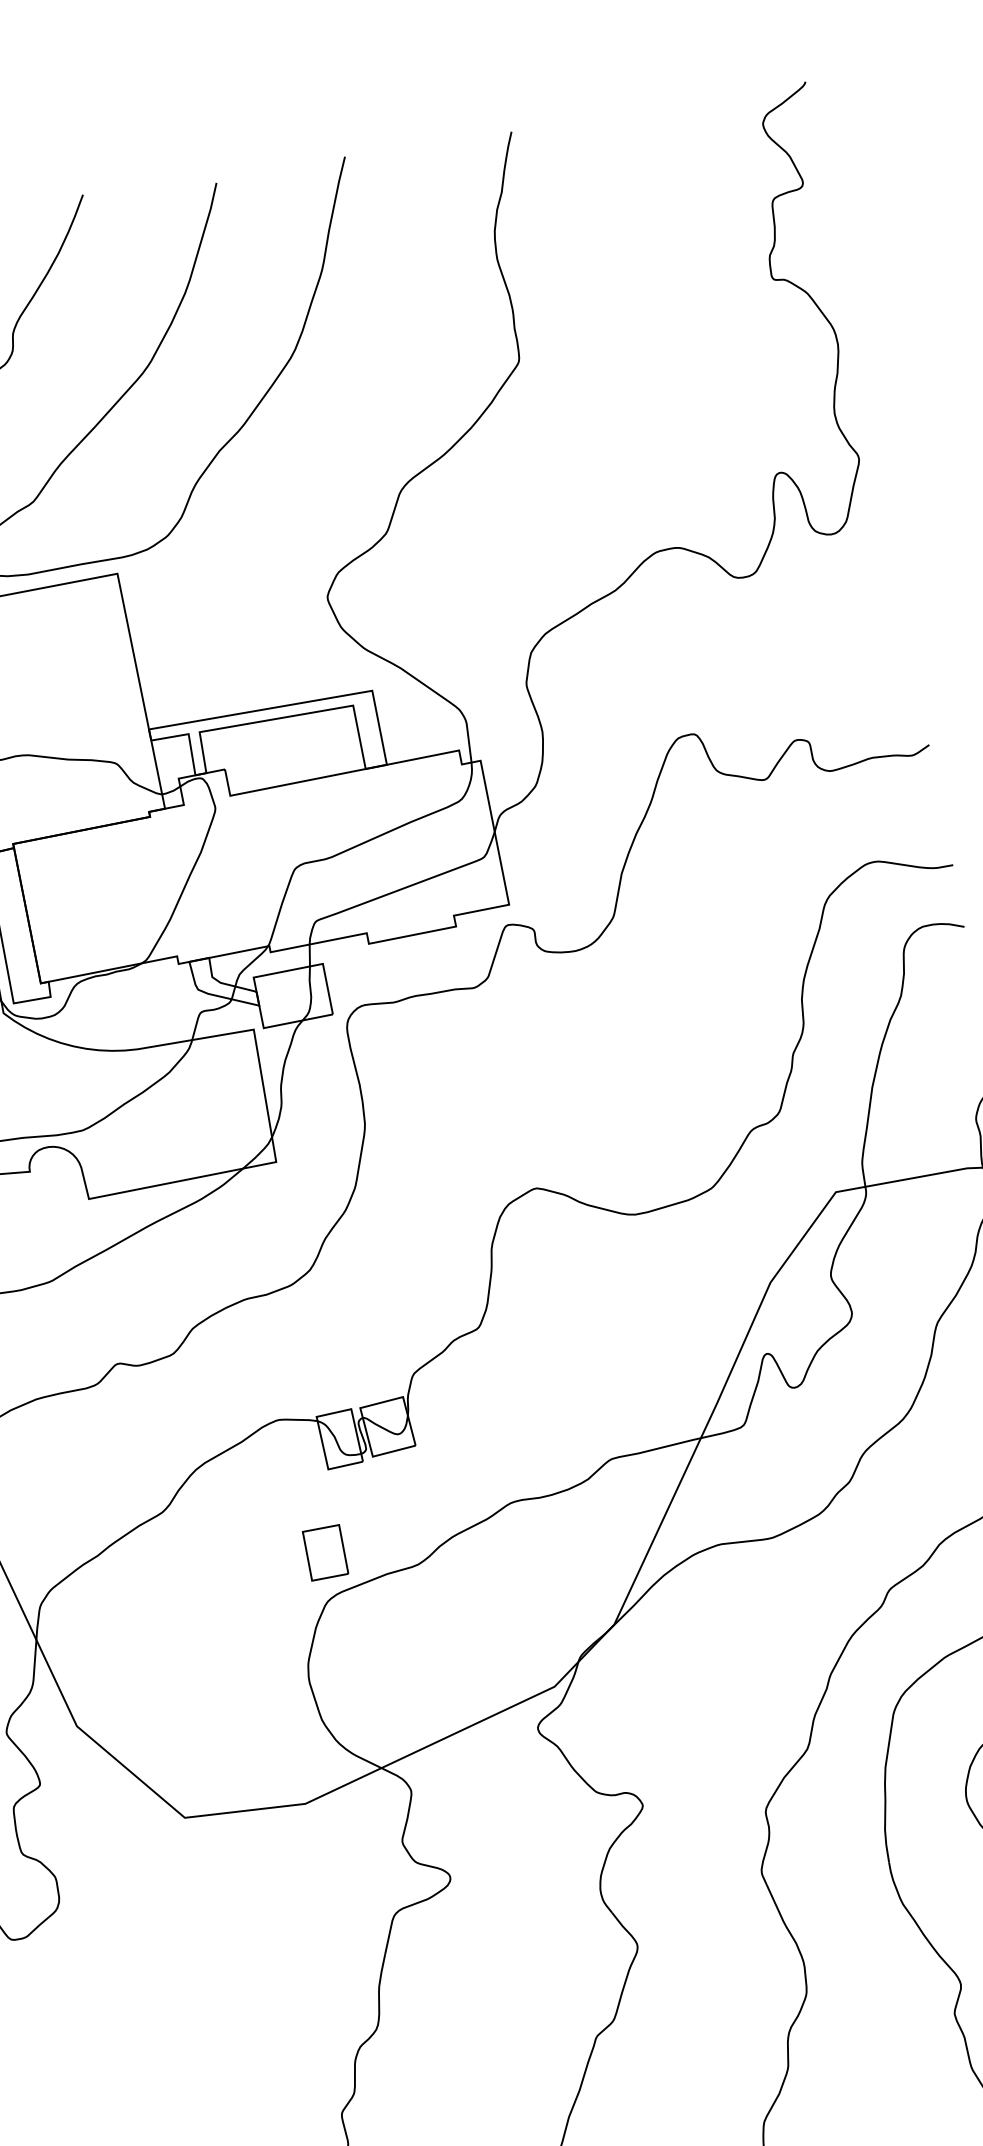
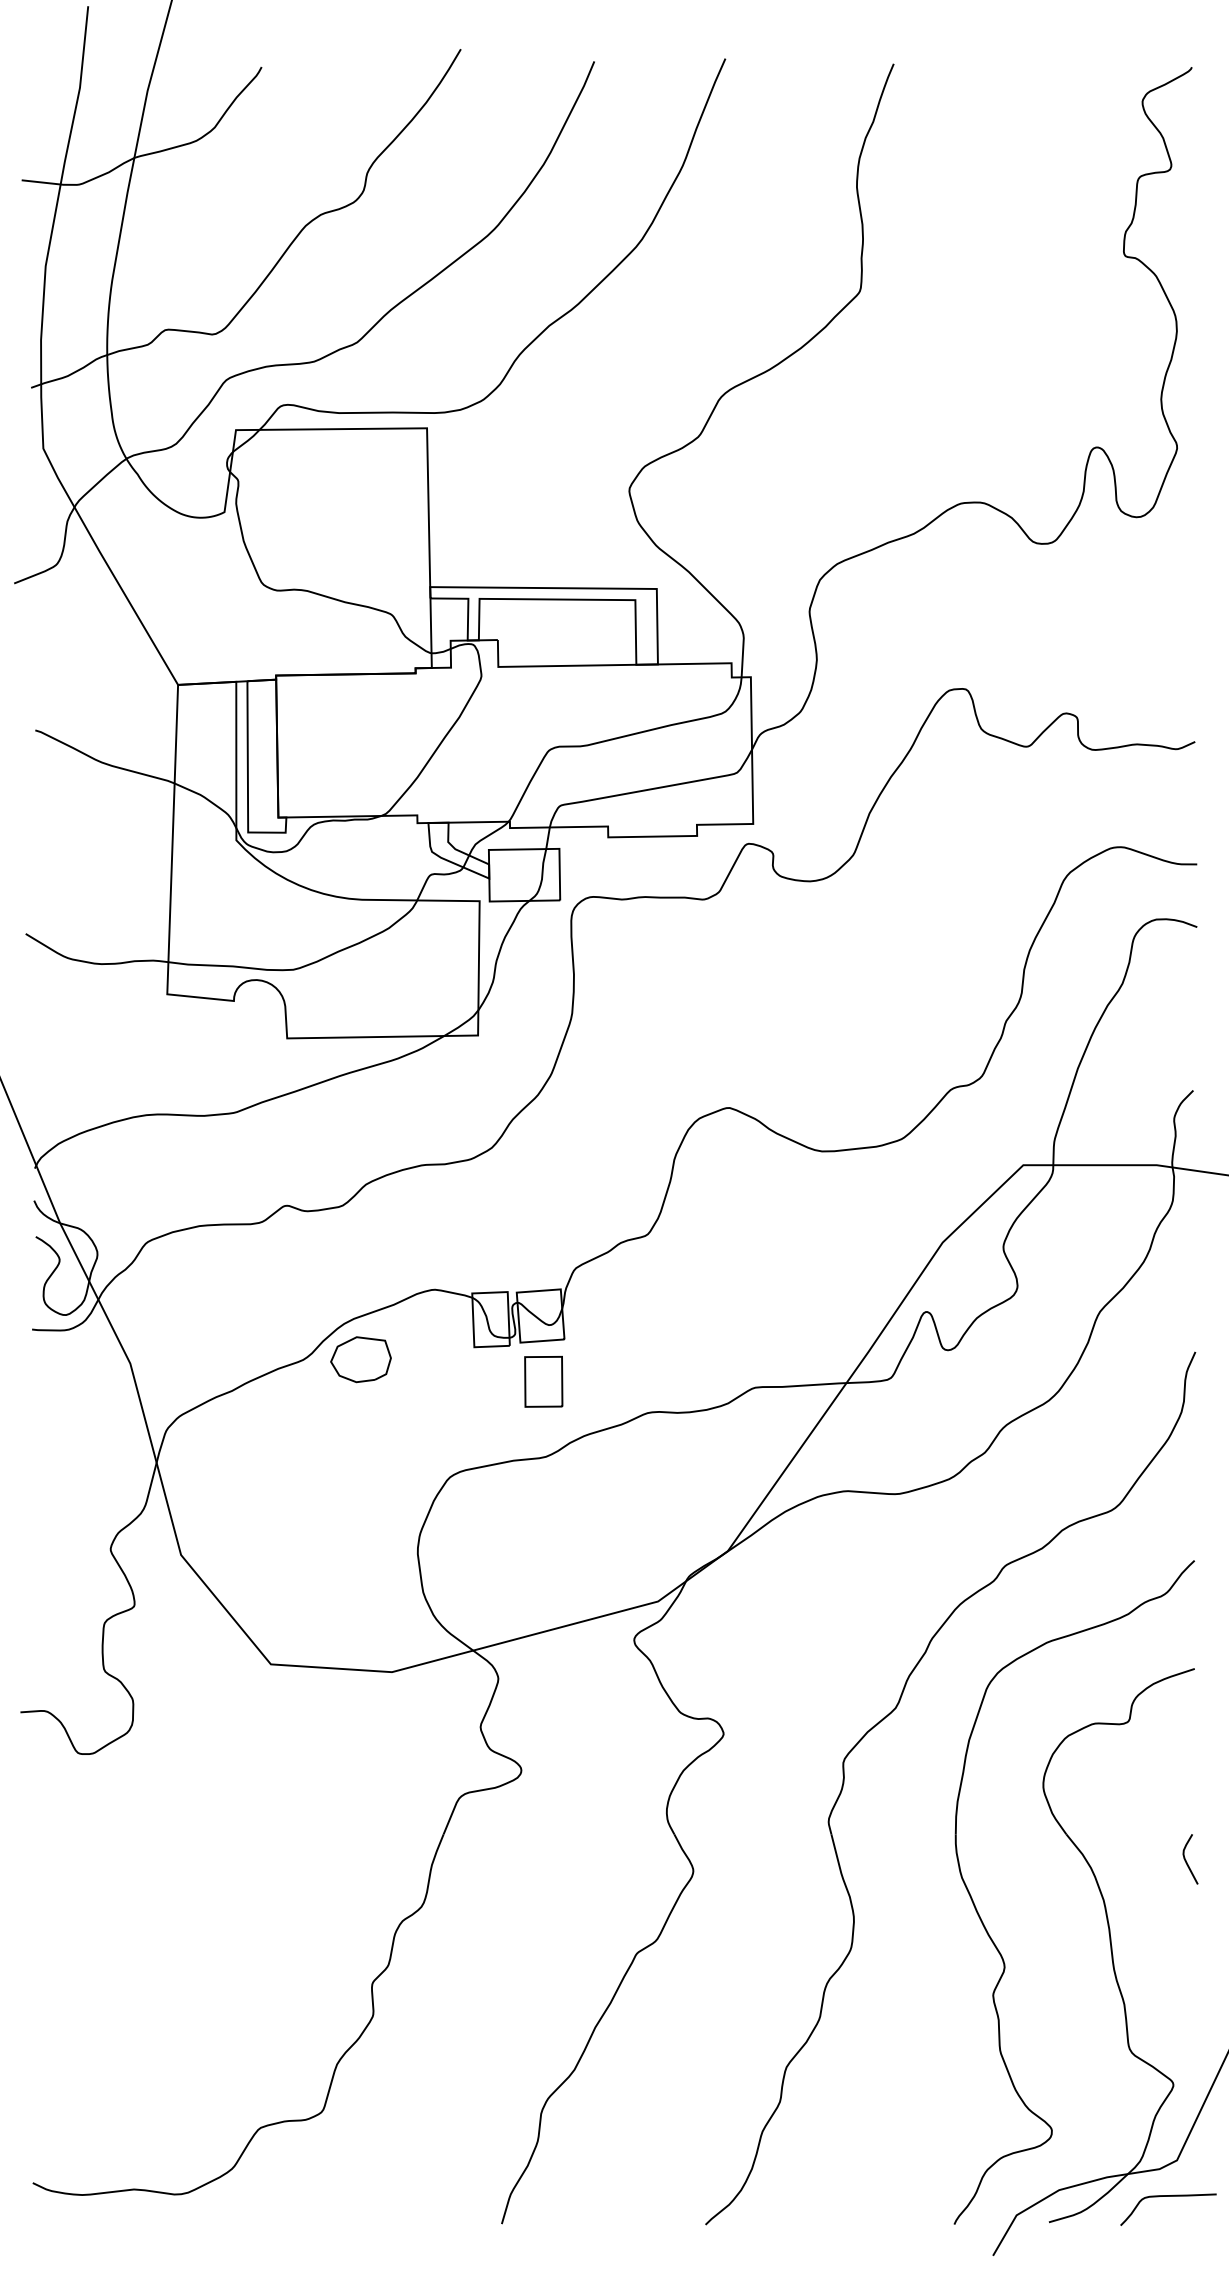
part: (218, 1501) -> (360, 1359), added
part: (325, 1552) -> (543, 1381), moved

